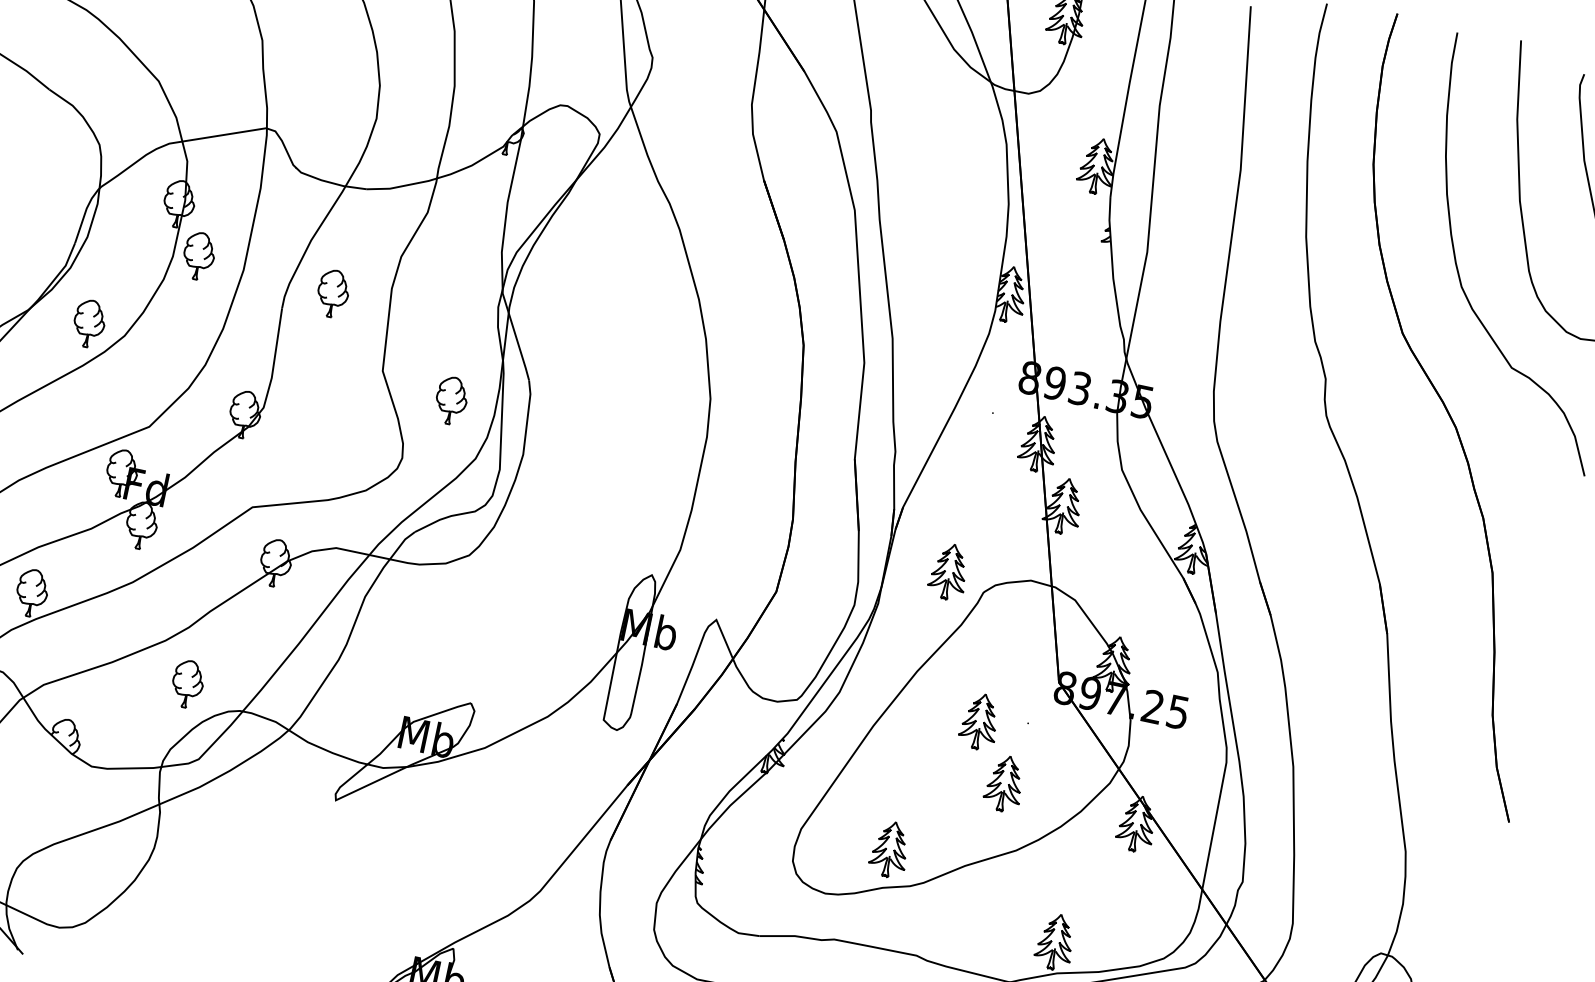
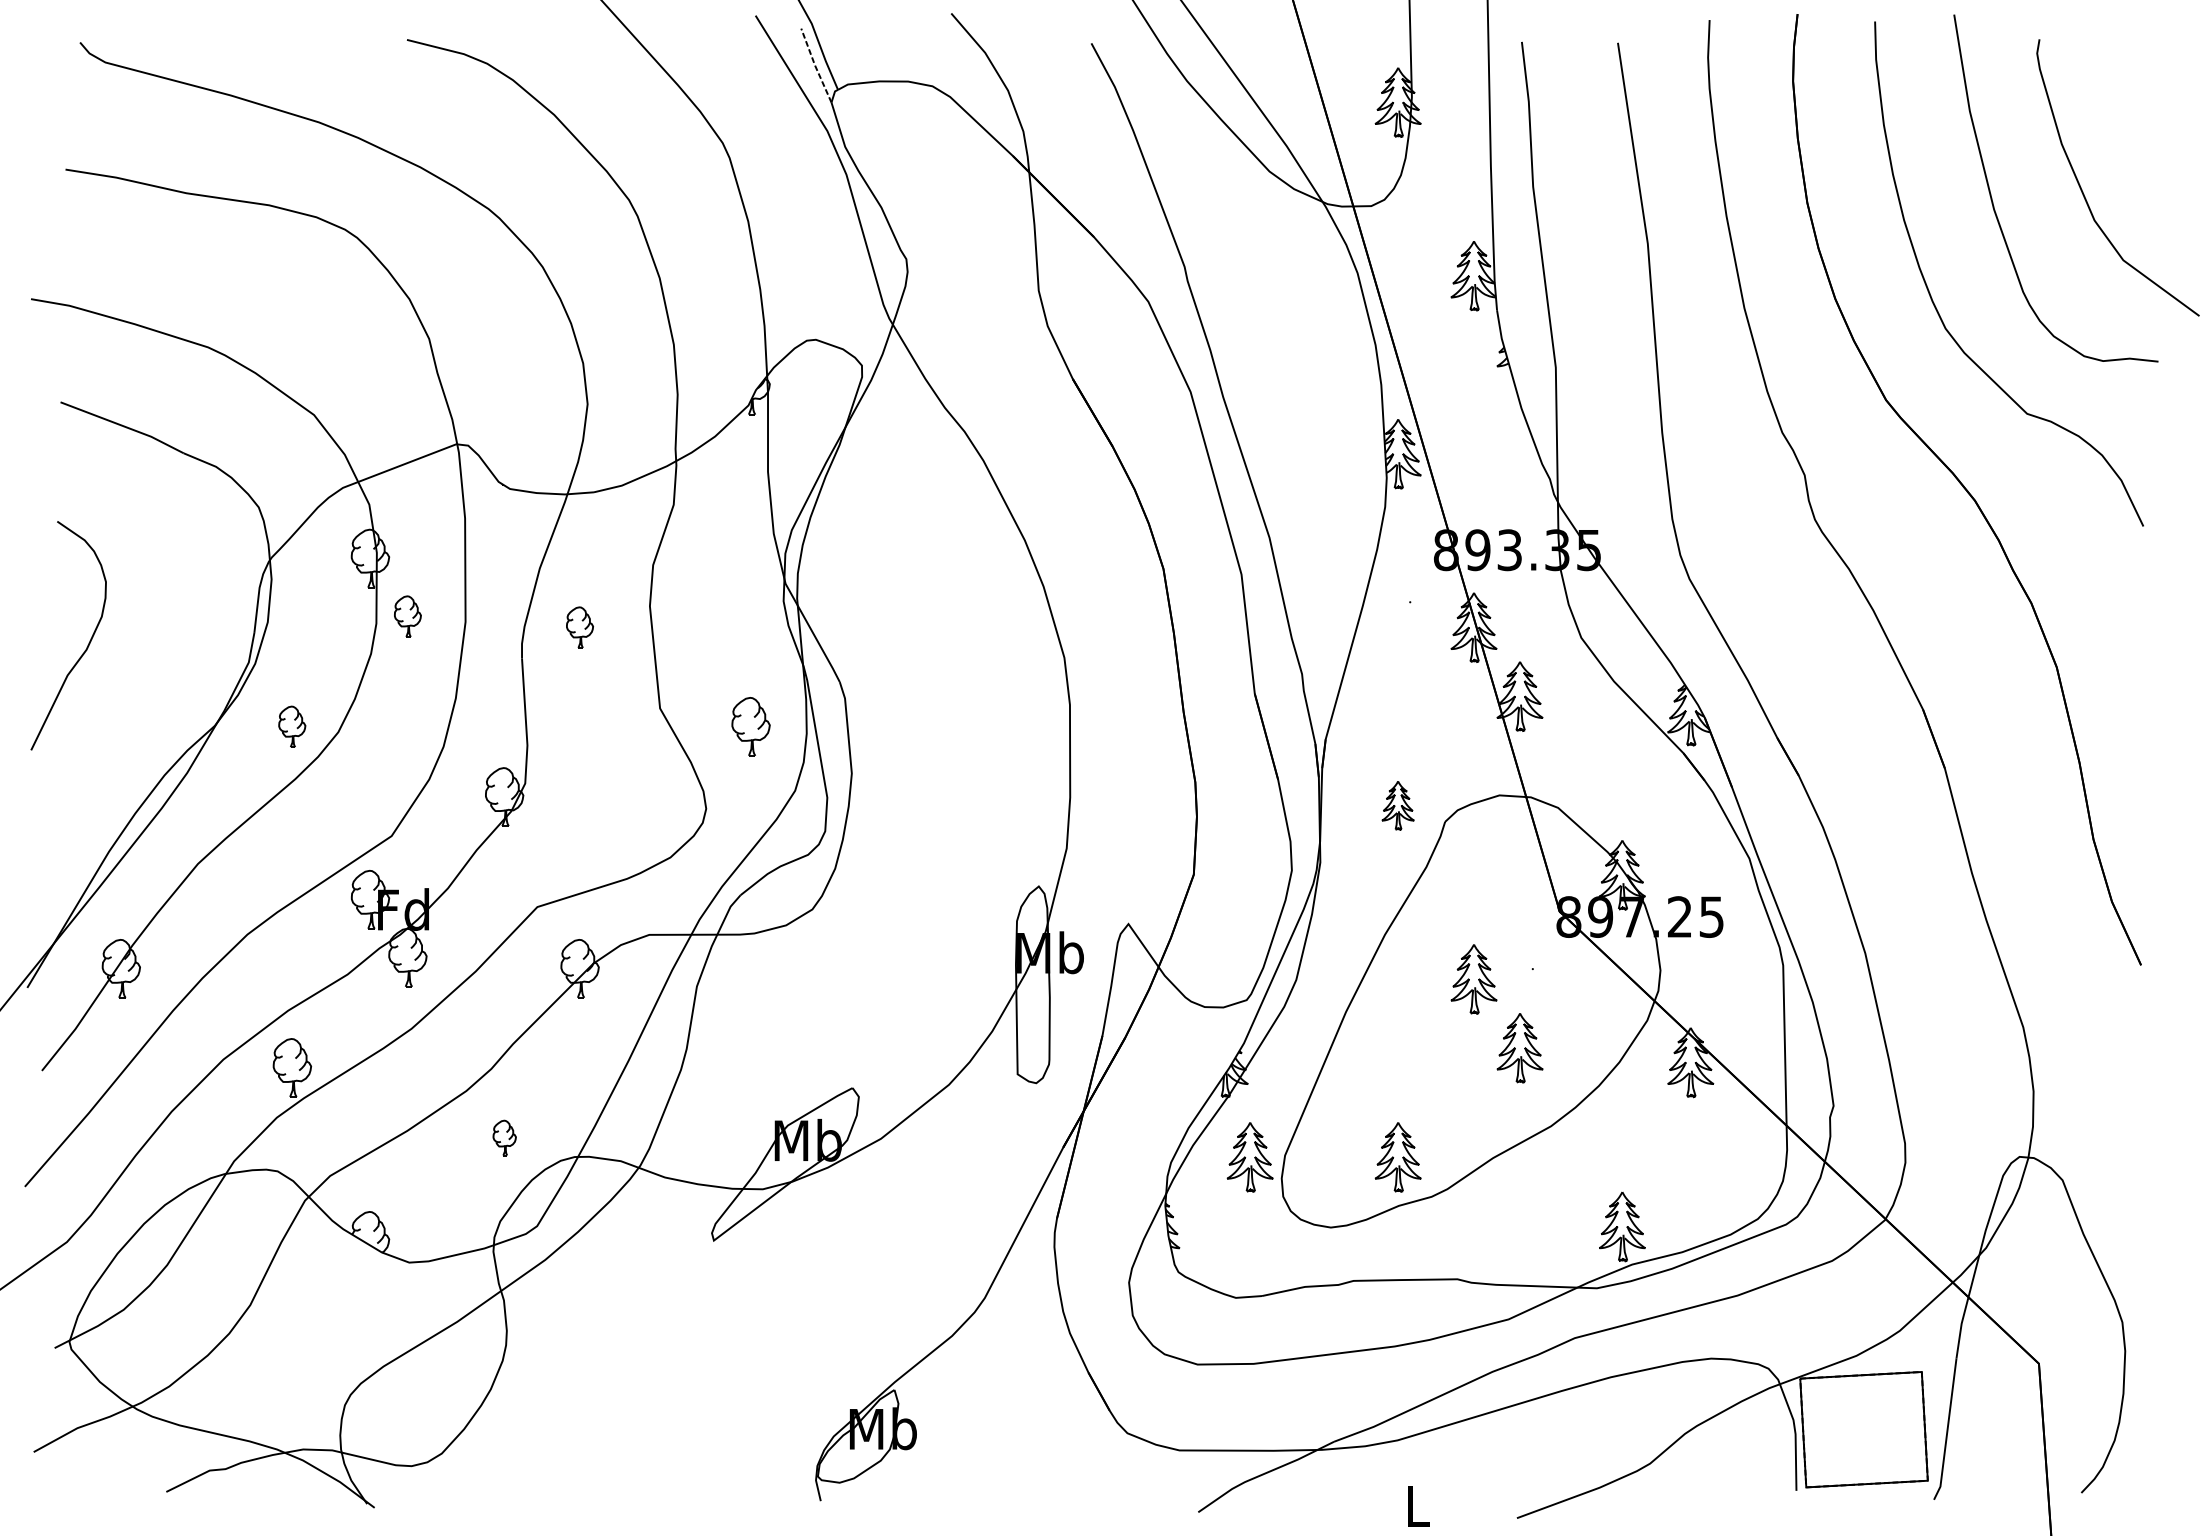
part: (198, 256) -> (407, 616), size x0.7
part: (332, 293) -> (579, 627), size x0.7
part: (88, 323) -> (291, 726), size x0.7
part: (948, 571) -> (1397, 805), size x0.7
part: (187, 683) -> (504, 1137), size x0.6
part: (772, 824) -> (1249, 1157), added

